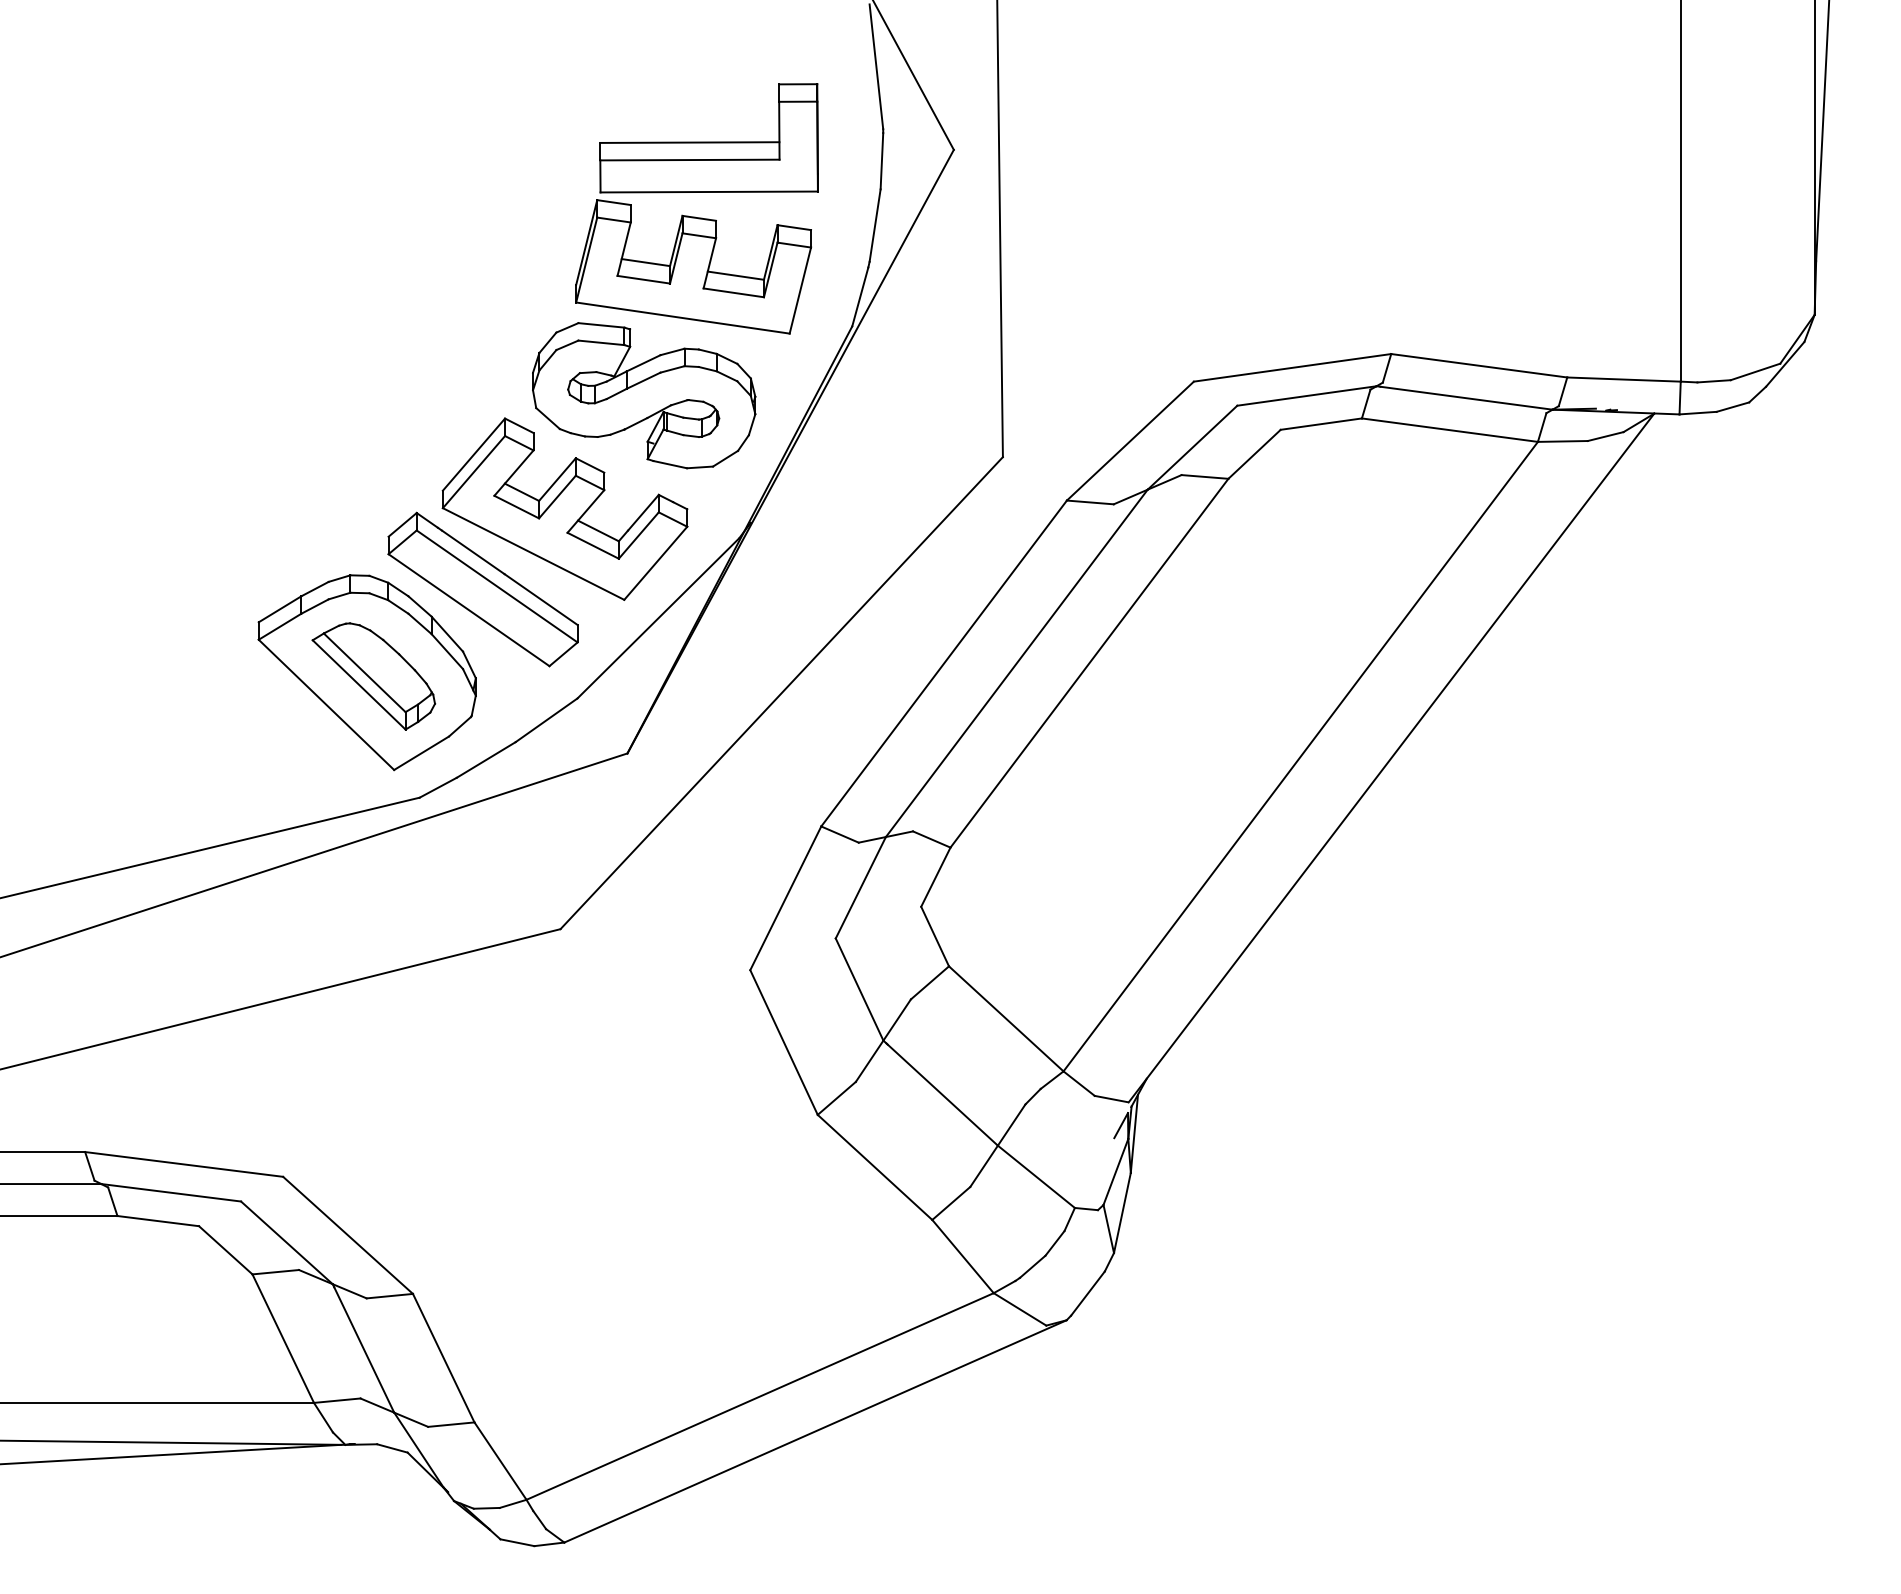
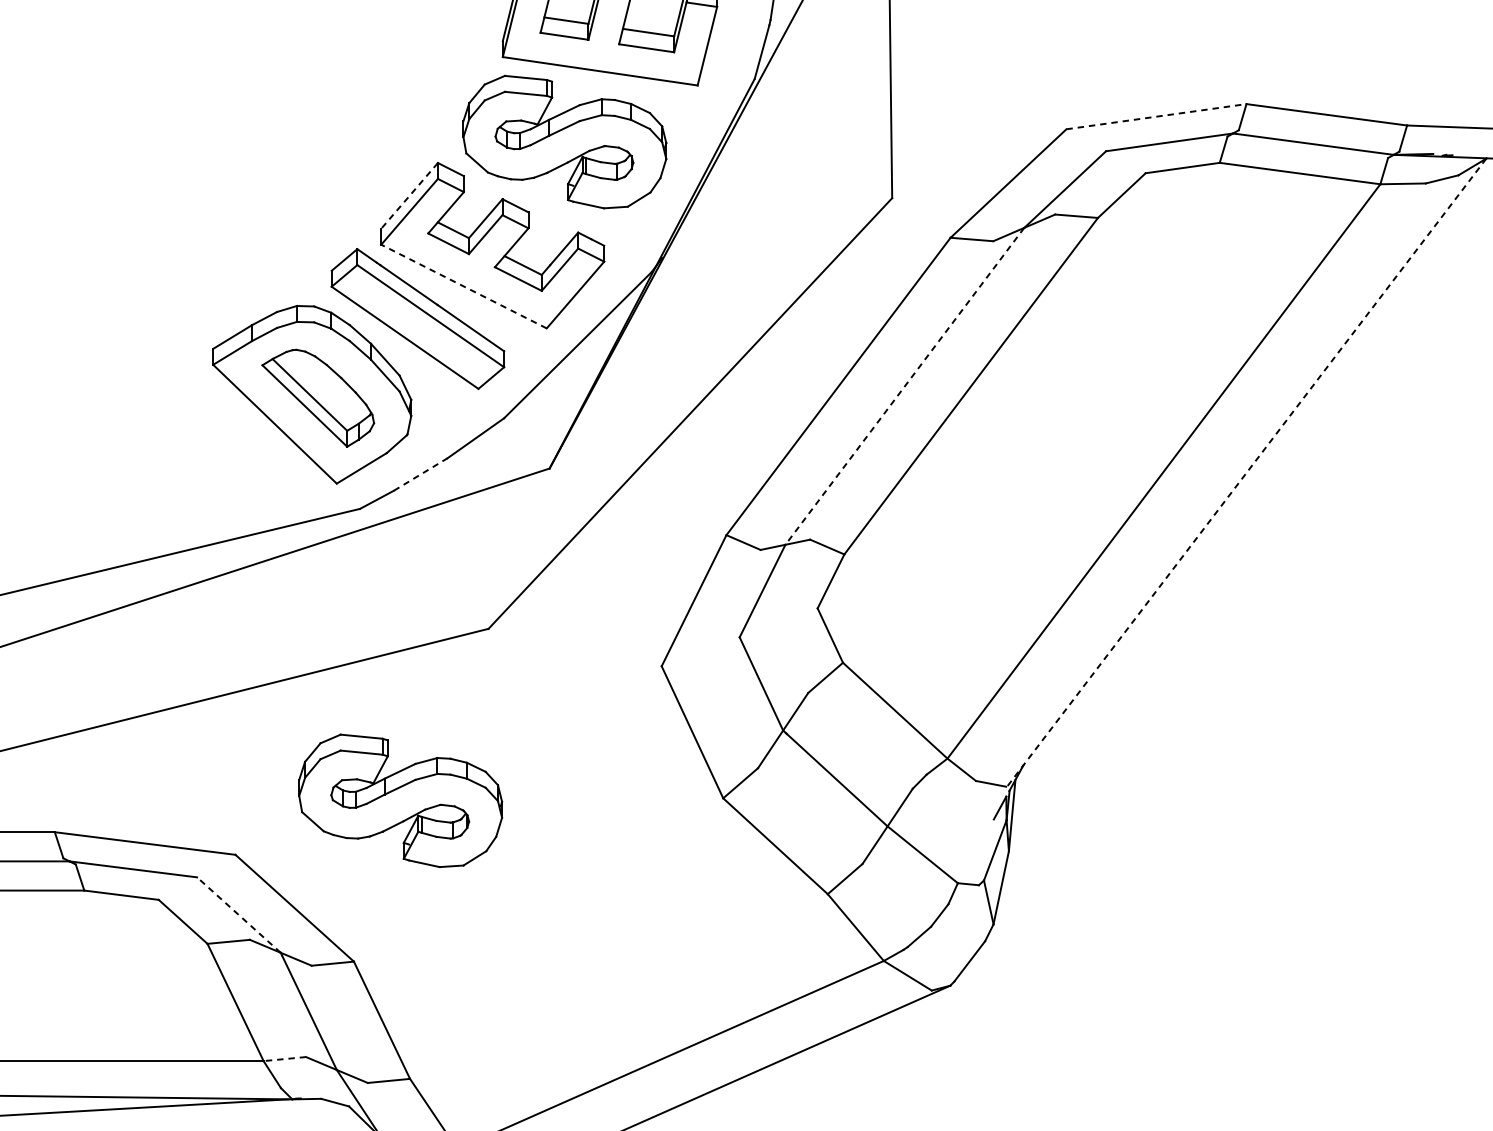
line: (1292, 367) -> (1156, 116), solid -> dashed
line: (473, 454) -> (409, 195), solid -> dashed
line: (533, 554) -> (463, 287), solid -> dashed
line: (1016, 663) -> (904, 386), solid -> dashed
line: (1391, 758) -> (1246, 473), solid -> dashed
line: (486, 759) -> (421, 474), solid -> dashed
part: (464, 1117) -> (400, 800), added
line: (286, 1242) -> (238, 914), solid -> dashed
line: (336, 1400) -> (284, 1058), solid -> dashed

